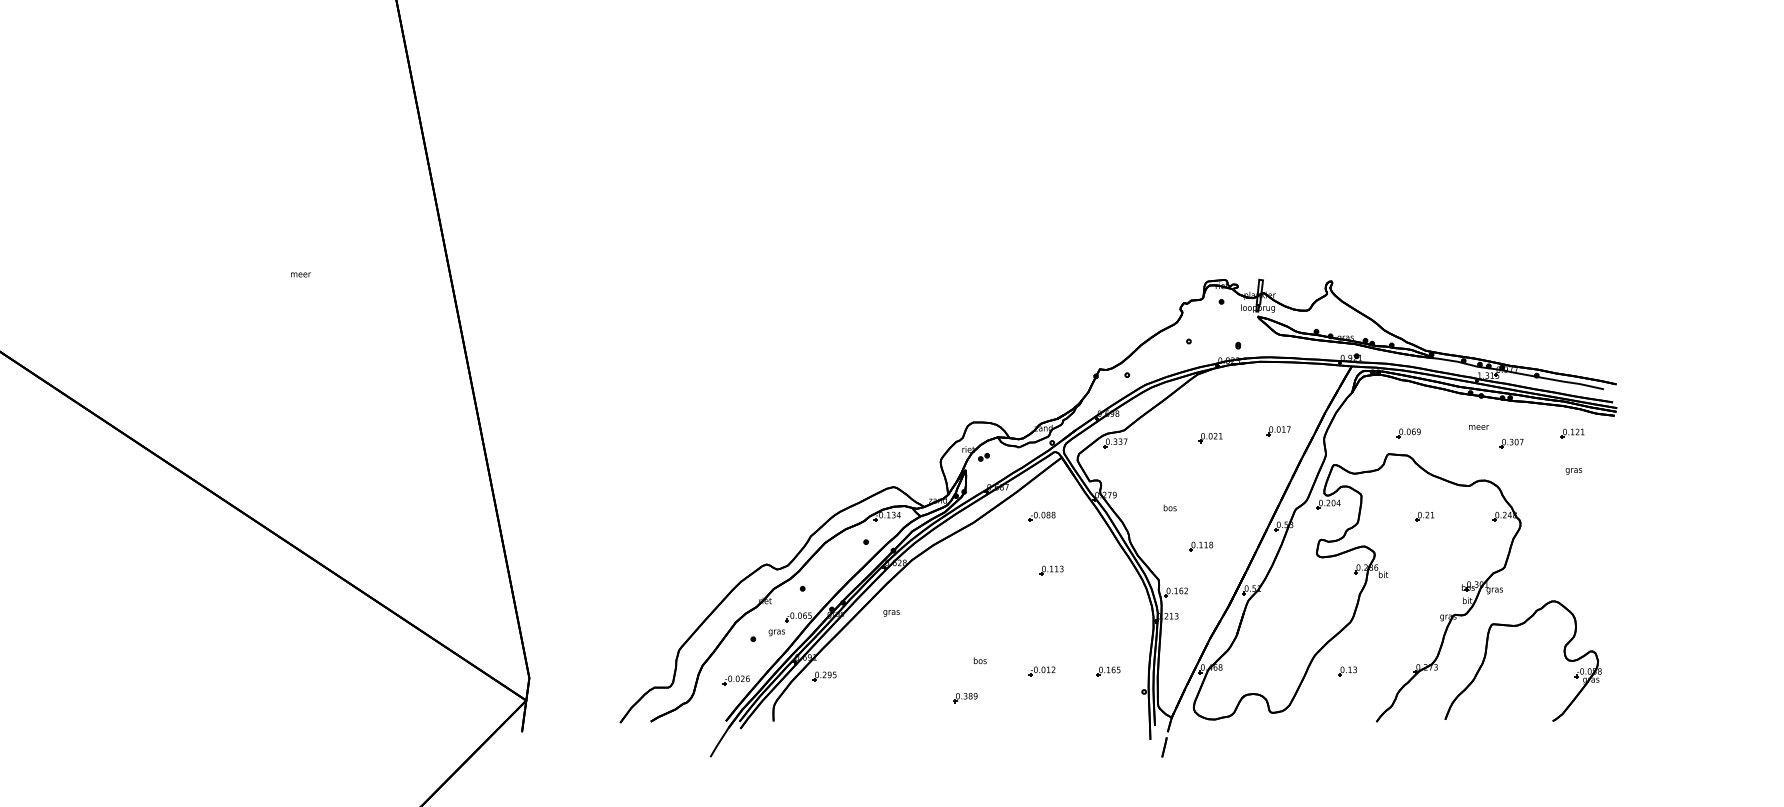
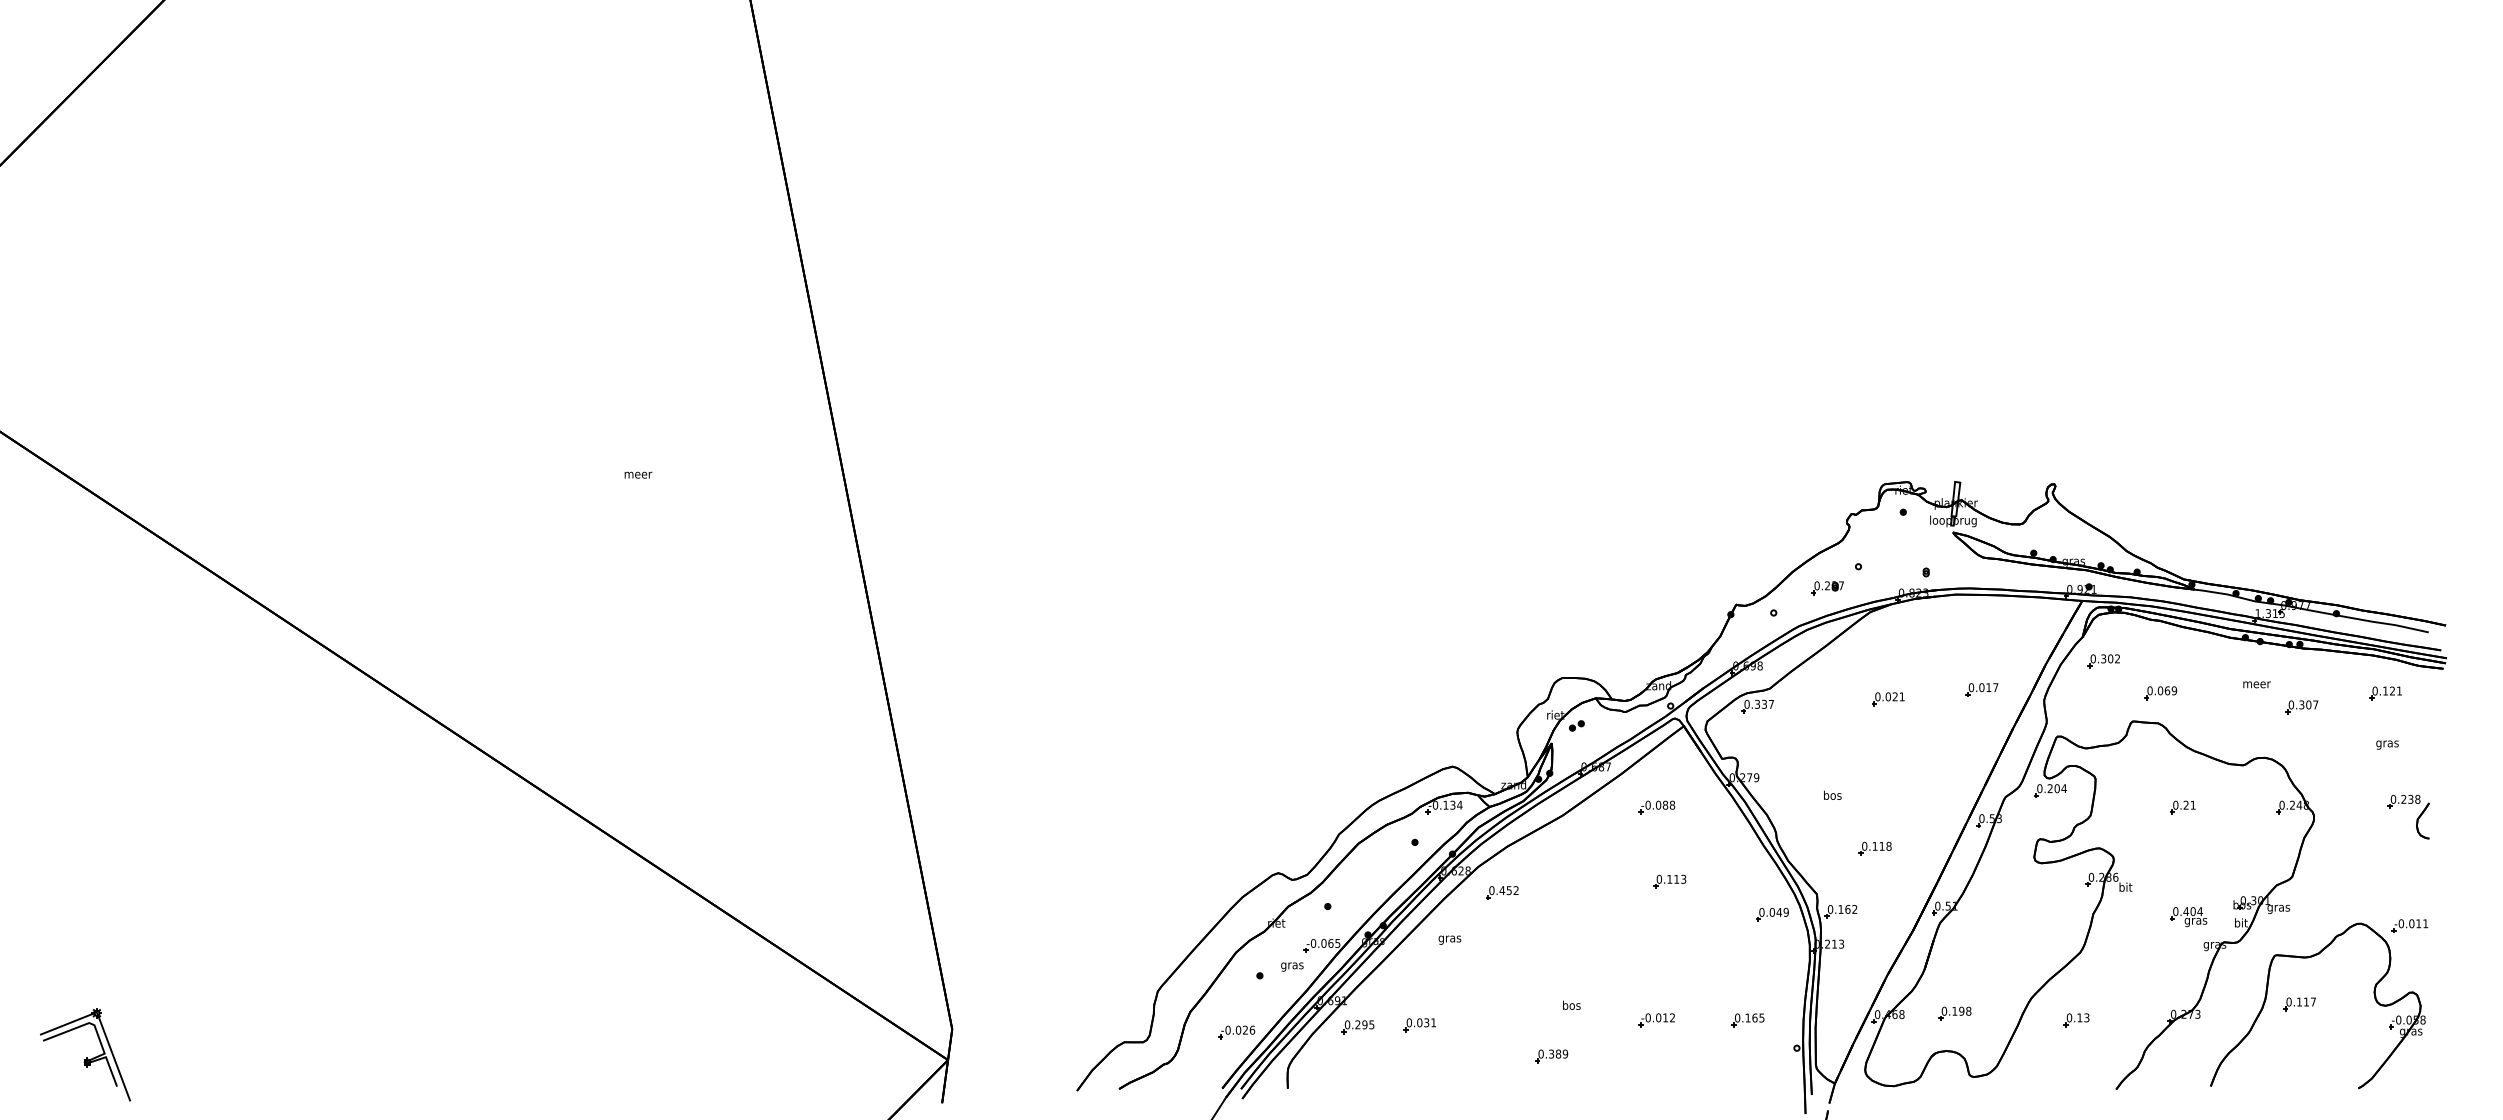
part: (1166, 357) -> (1827, 588), added
part: (1367, 410) -> (2103, 661), added
part: (1595, 525) -> (2416, 819), added
part: (929, 578) -> (1502, 892), added
part: (1126, 594) -> (1772, 914), added
part: (1429, 596) -> (2188, 917), added
part: (1589, 602) -> (2409, 925), added
part: (1509, 660) -> (2299, 1004), added
part: (1258, 666) -> (1954, 1013), added
part: (869, 675) -> (1419, 1025), added

